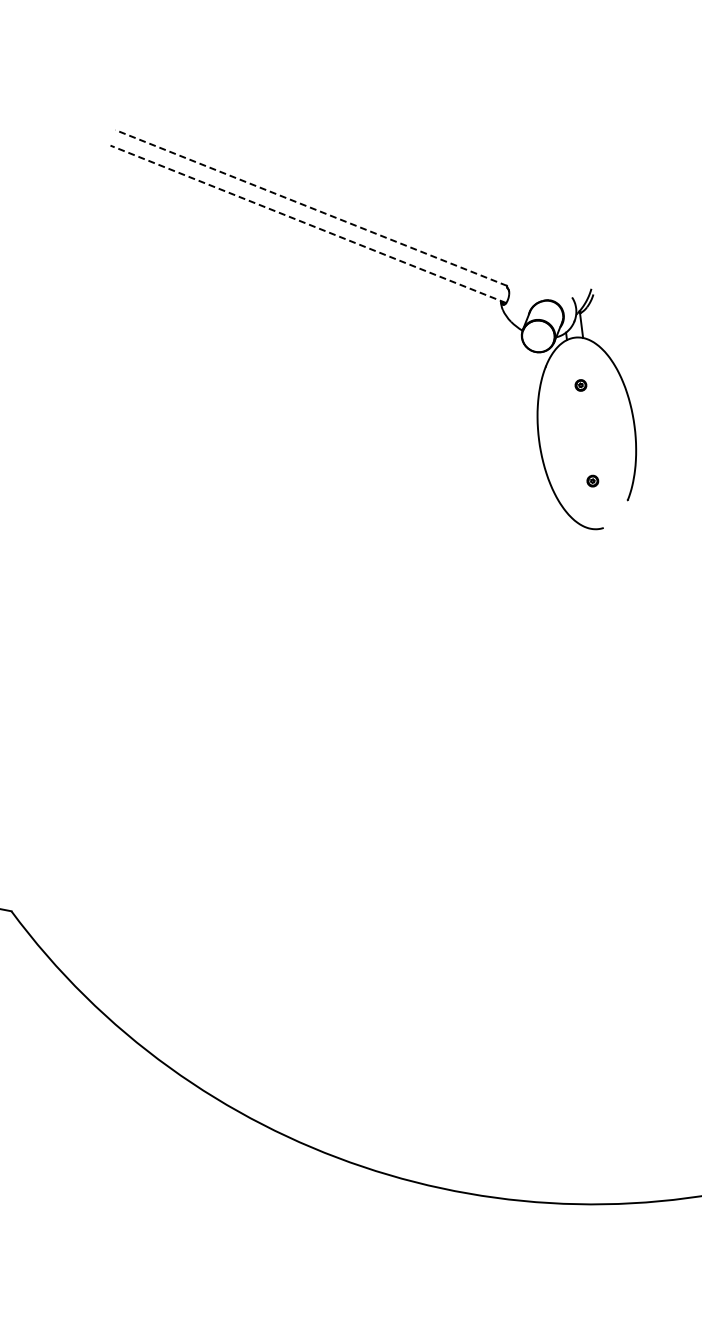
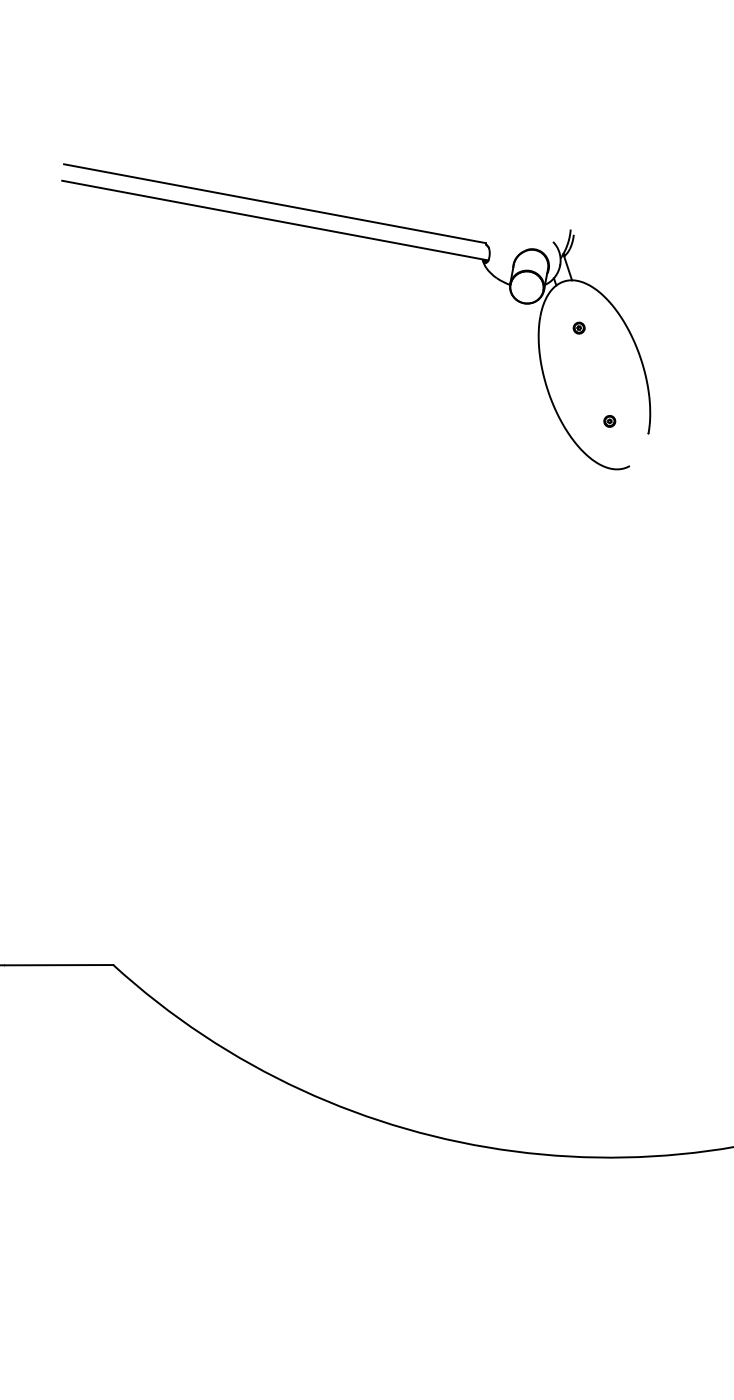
line: (310, 207) -> (274, 203), dashed -> solid
line: (308, 224) -> (275, 220), dashed -> solid

